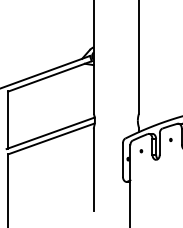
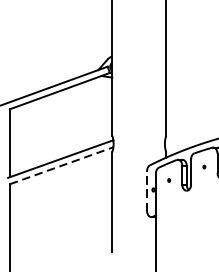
line: (51, 138) -> (61, 165), solid -> dashed
line: (122, 160) -> (146, 191), solid -> dashed

